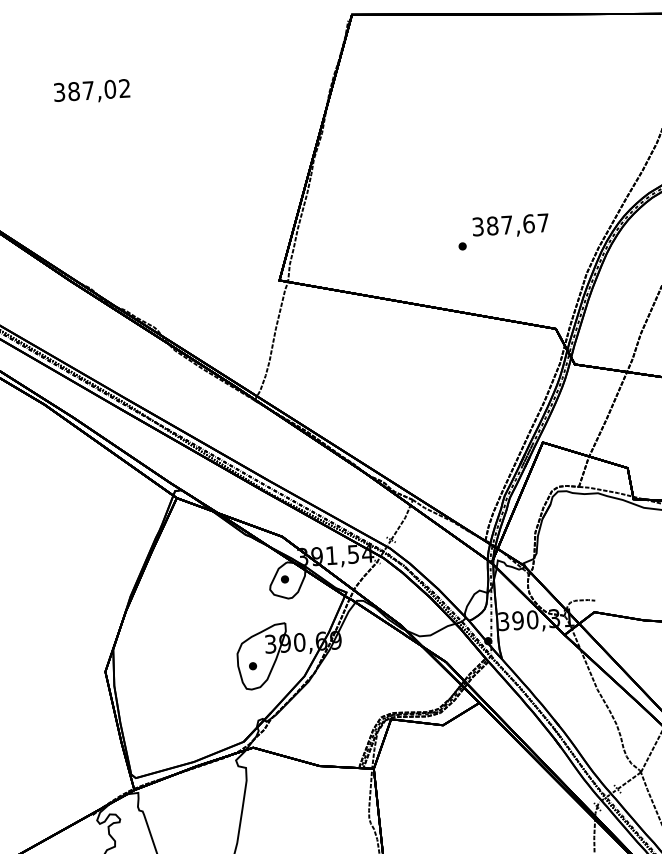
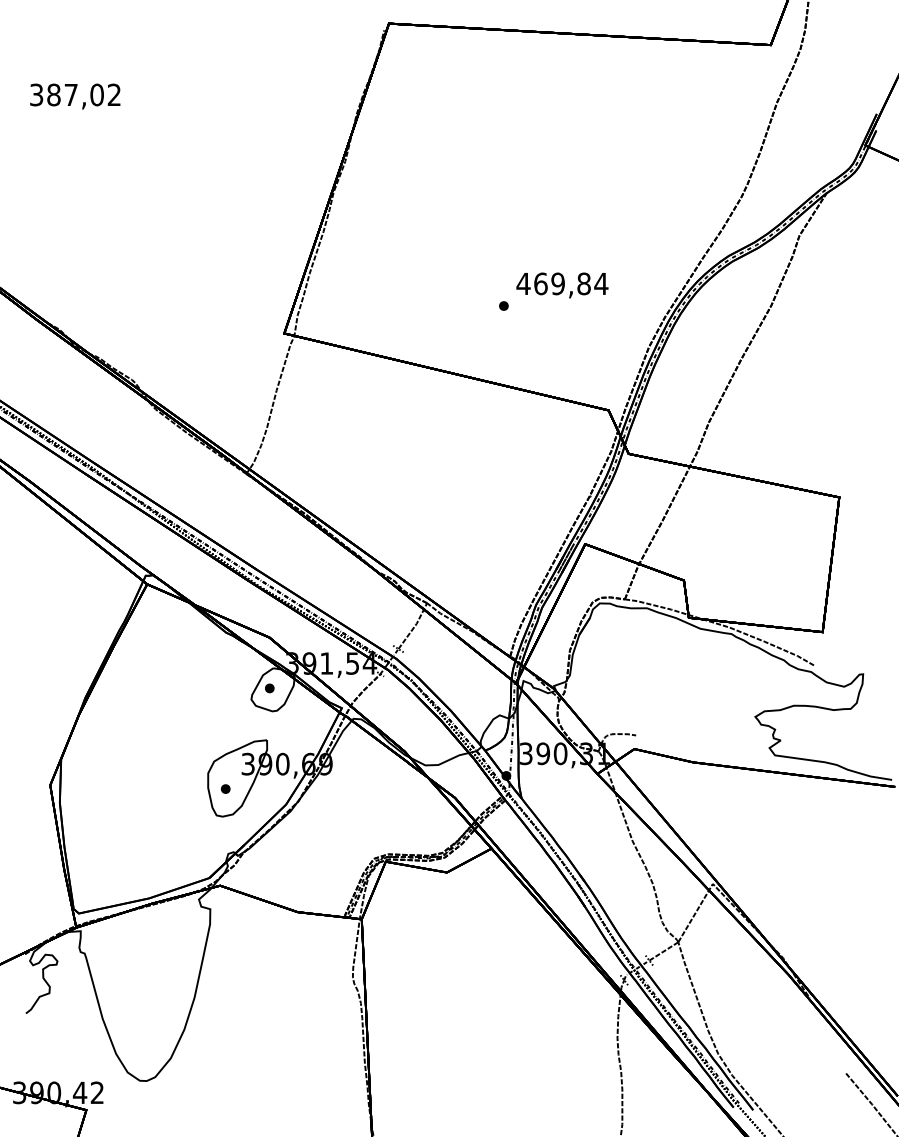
text: (510, 224) -> (562, 283), 387,67 -> 469,84

